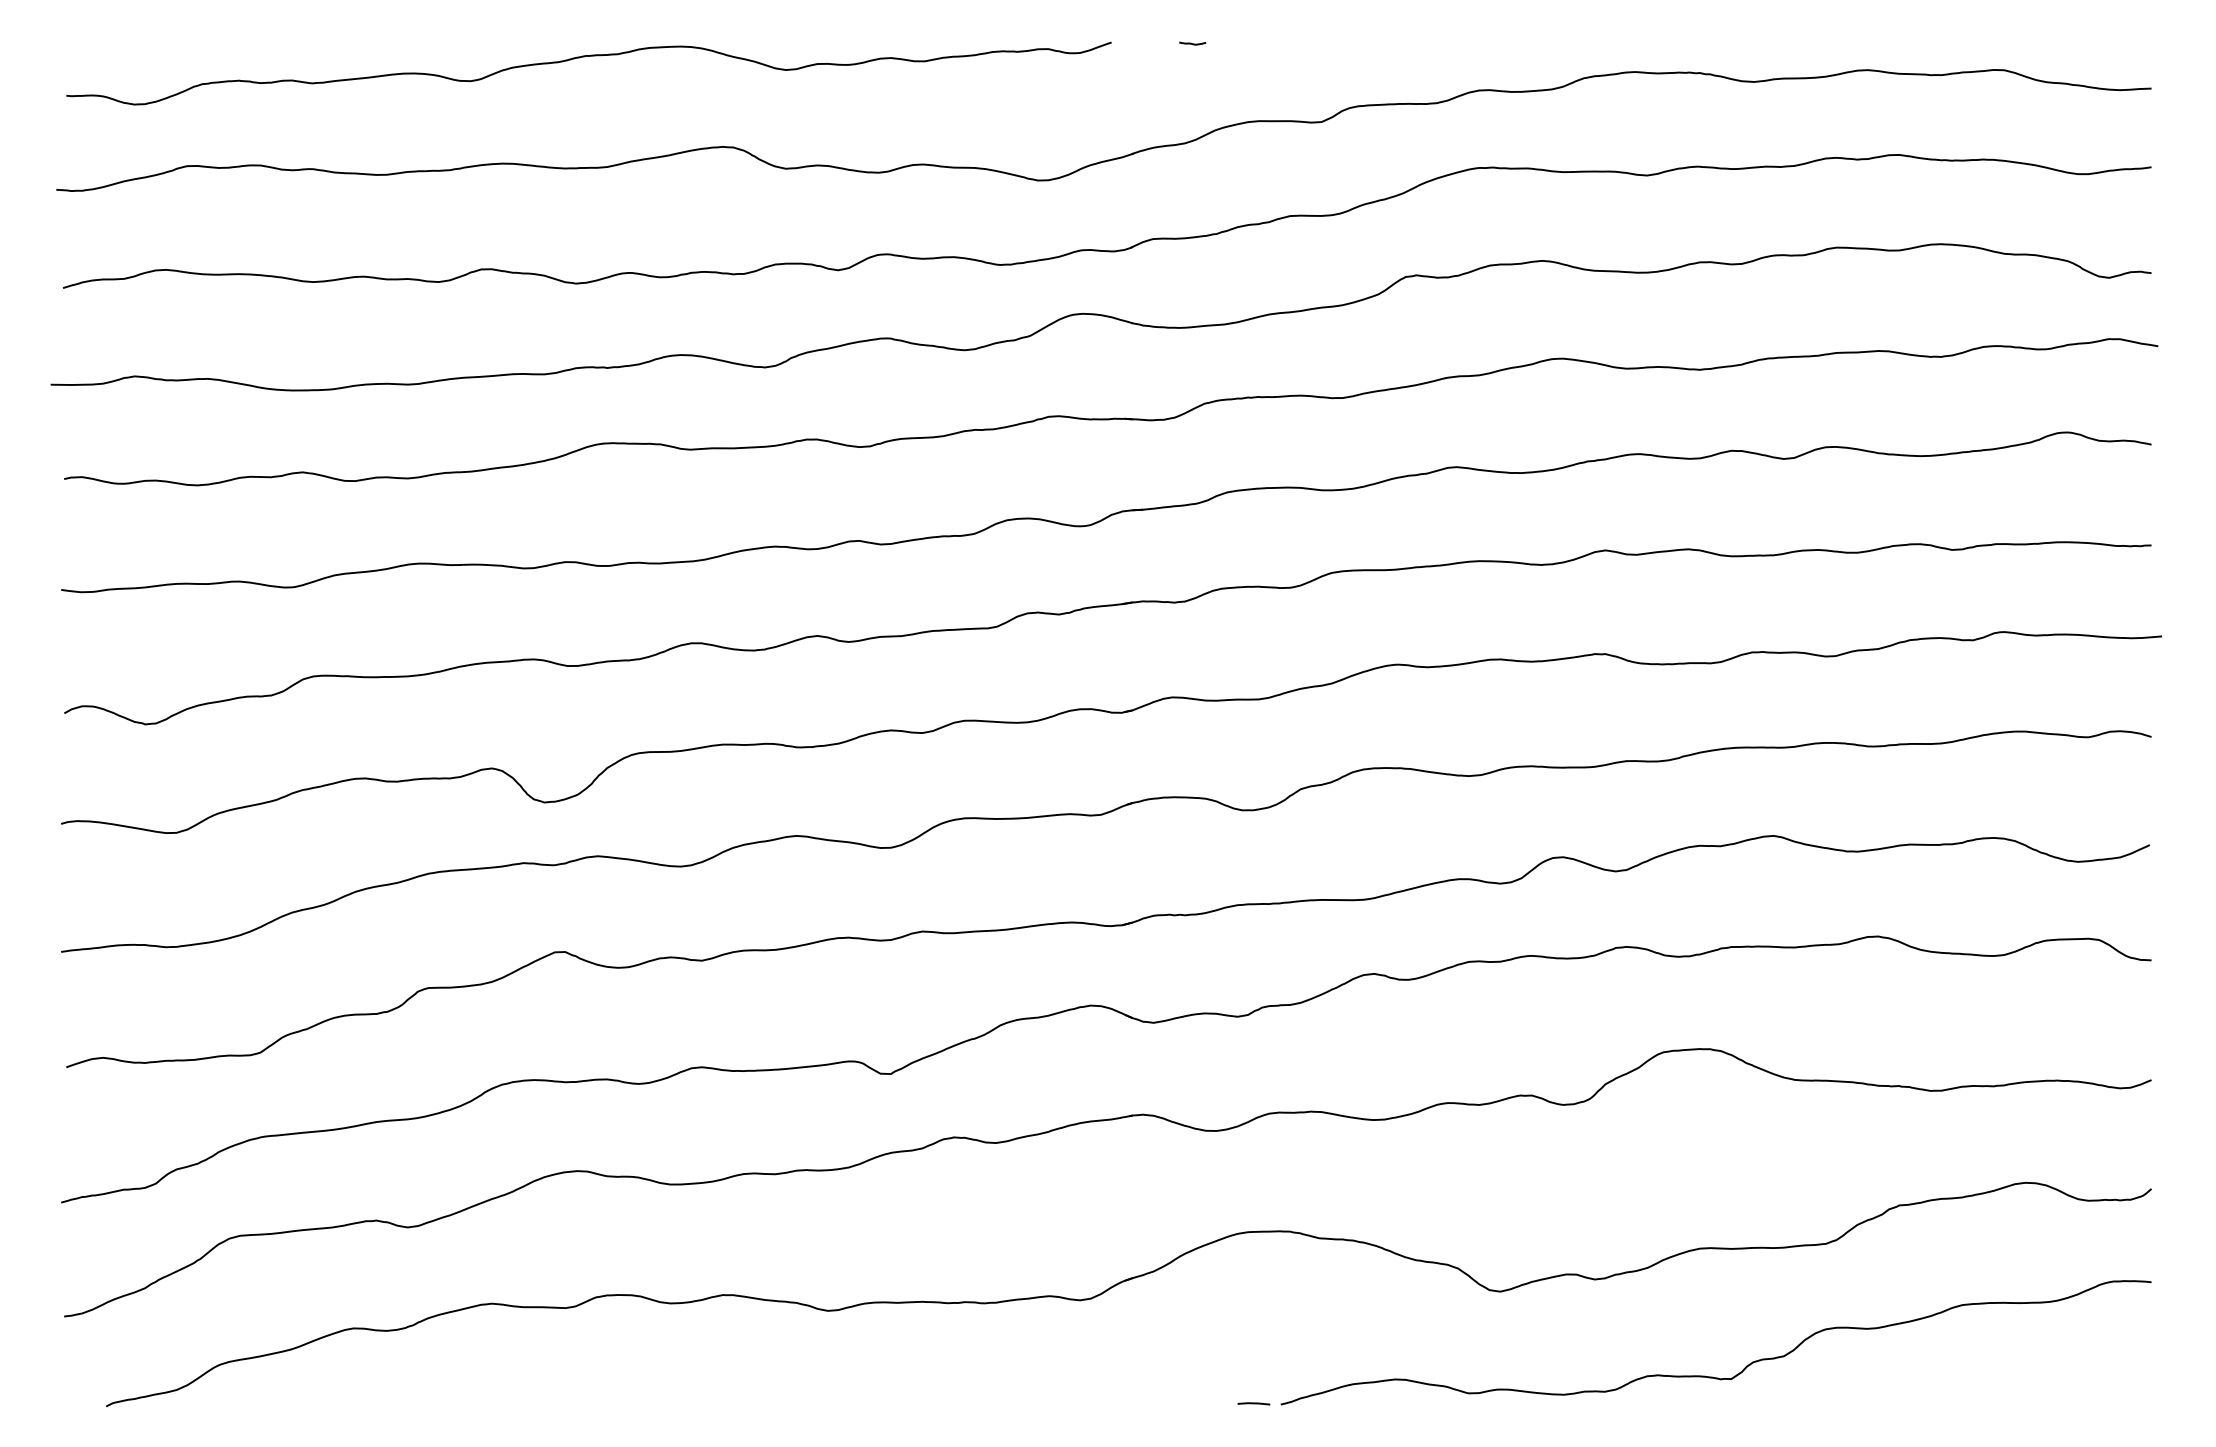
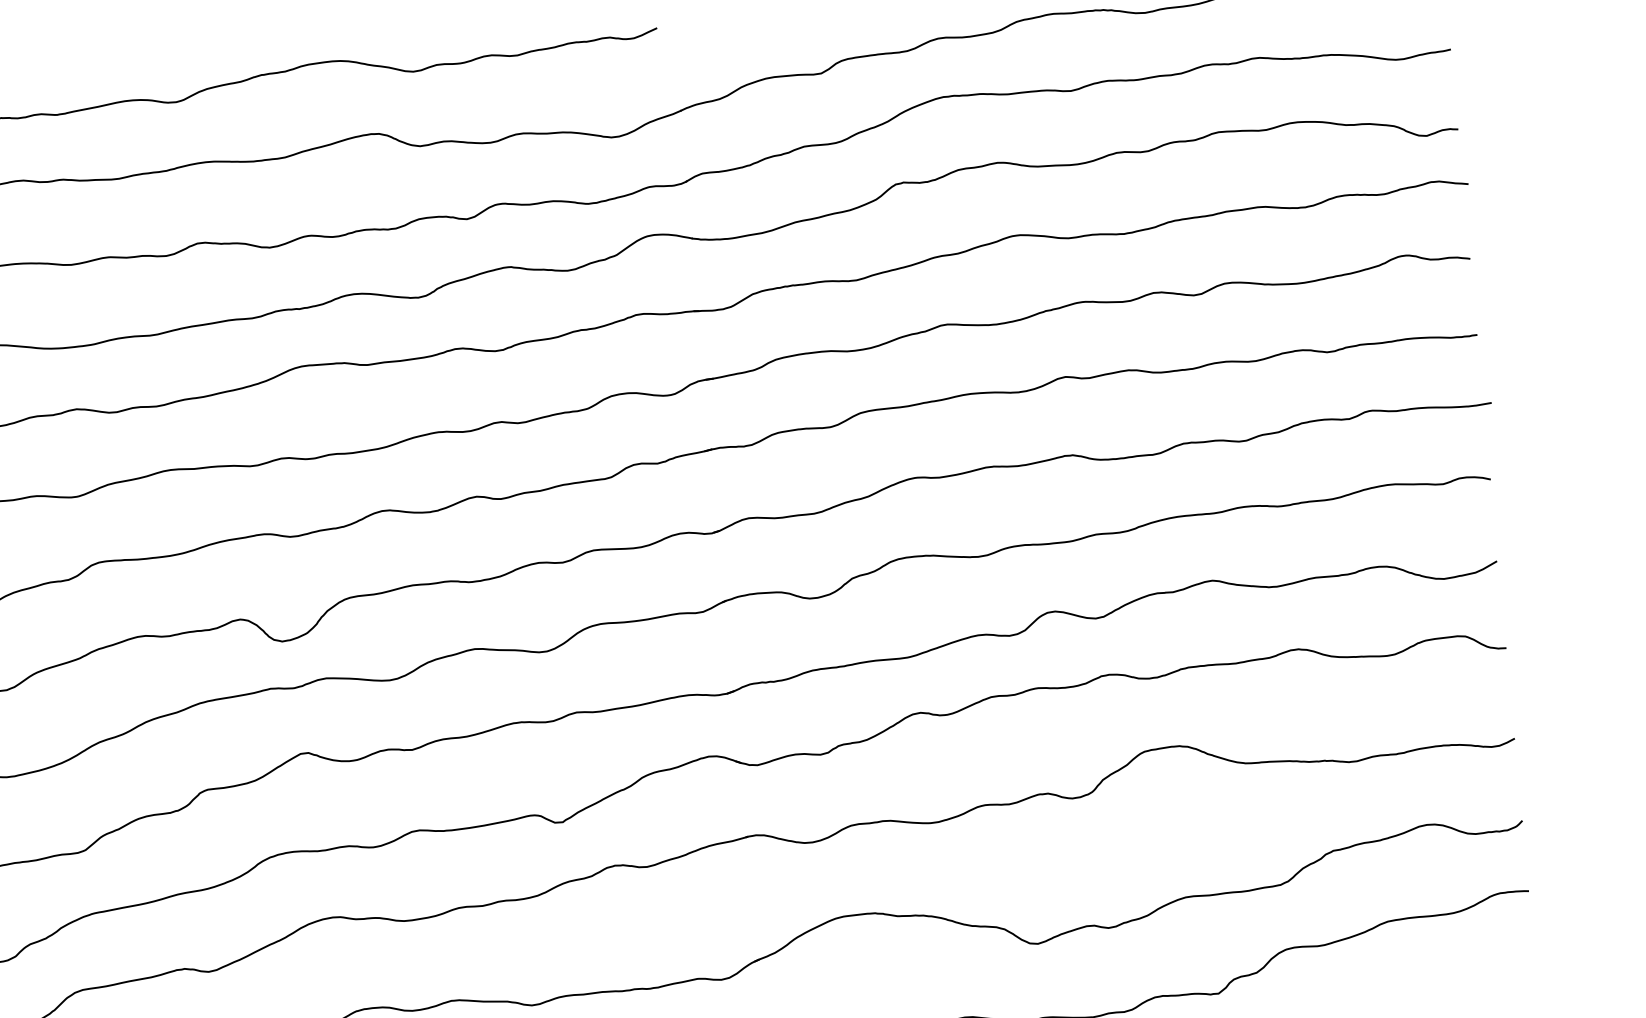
curve: (1192, 43) -> (718, 23), removed

